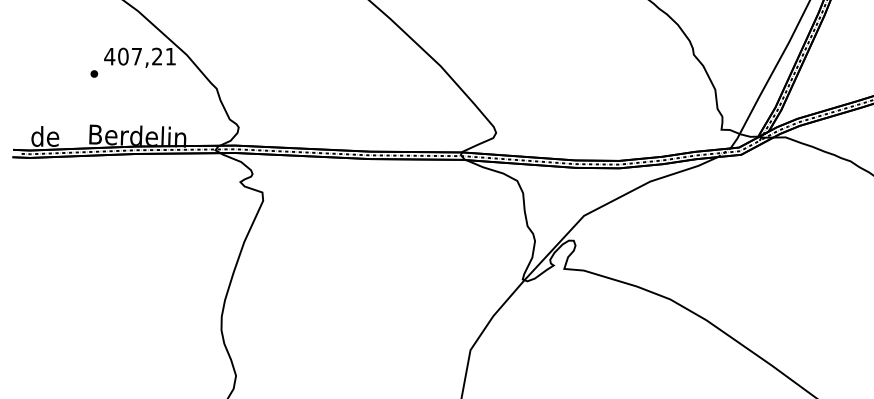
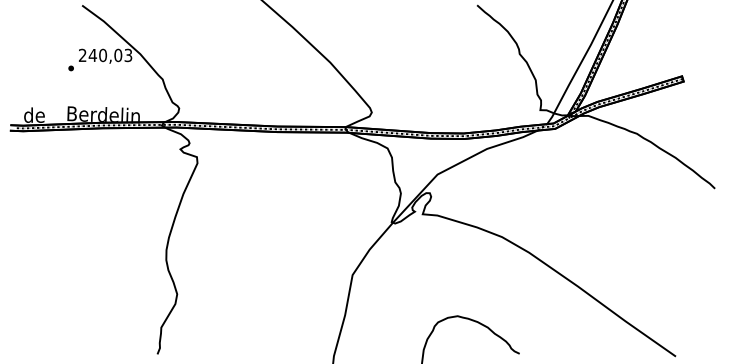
text: (140, 56) -> (105, 55), 407,21 -> 240,03

